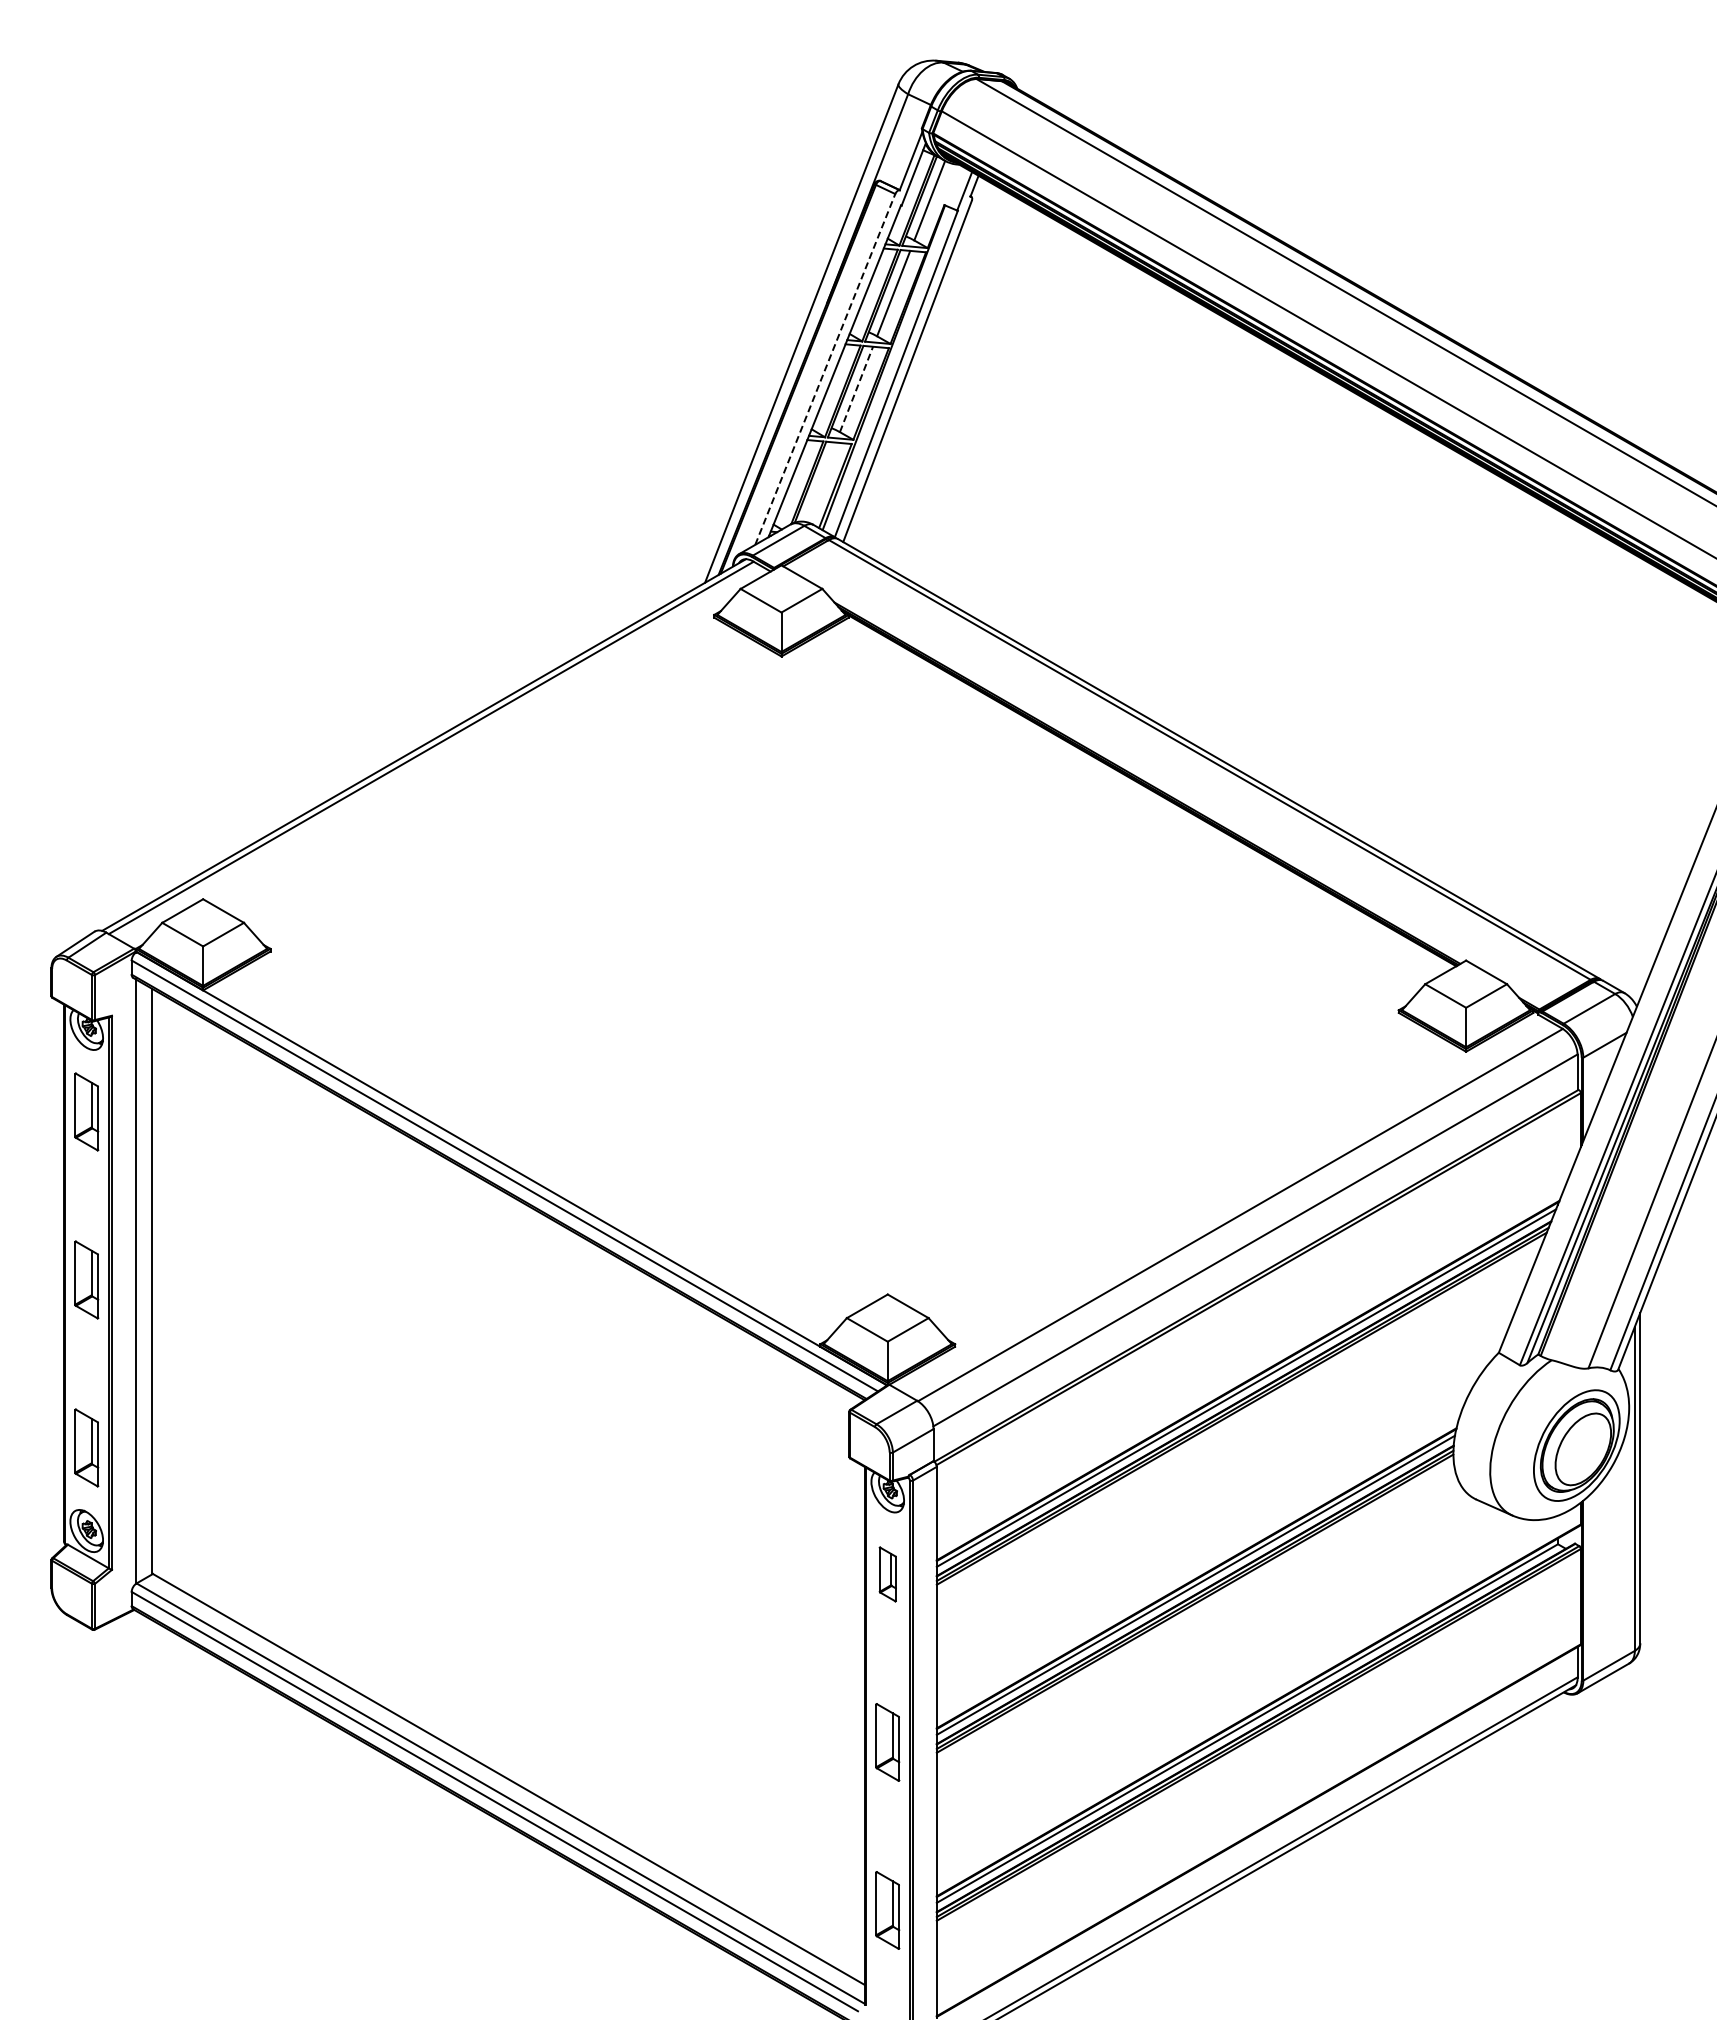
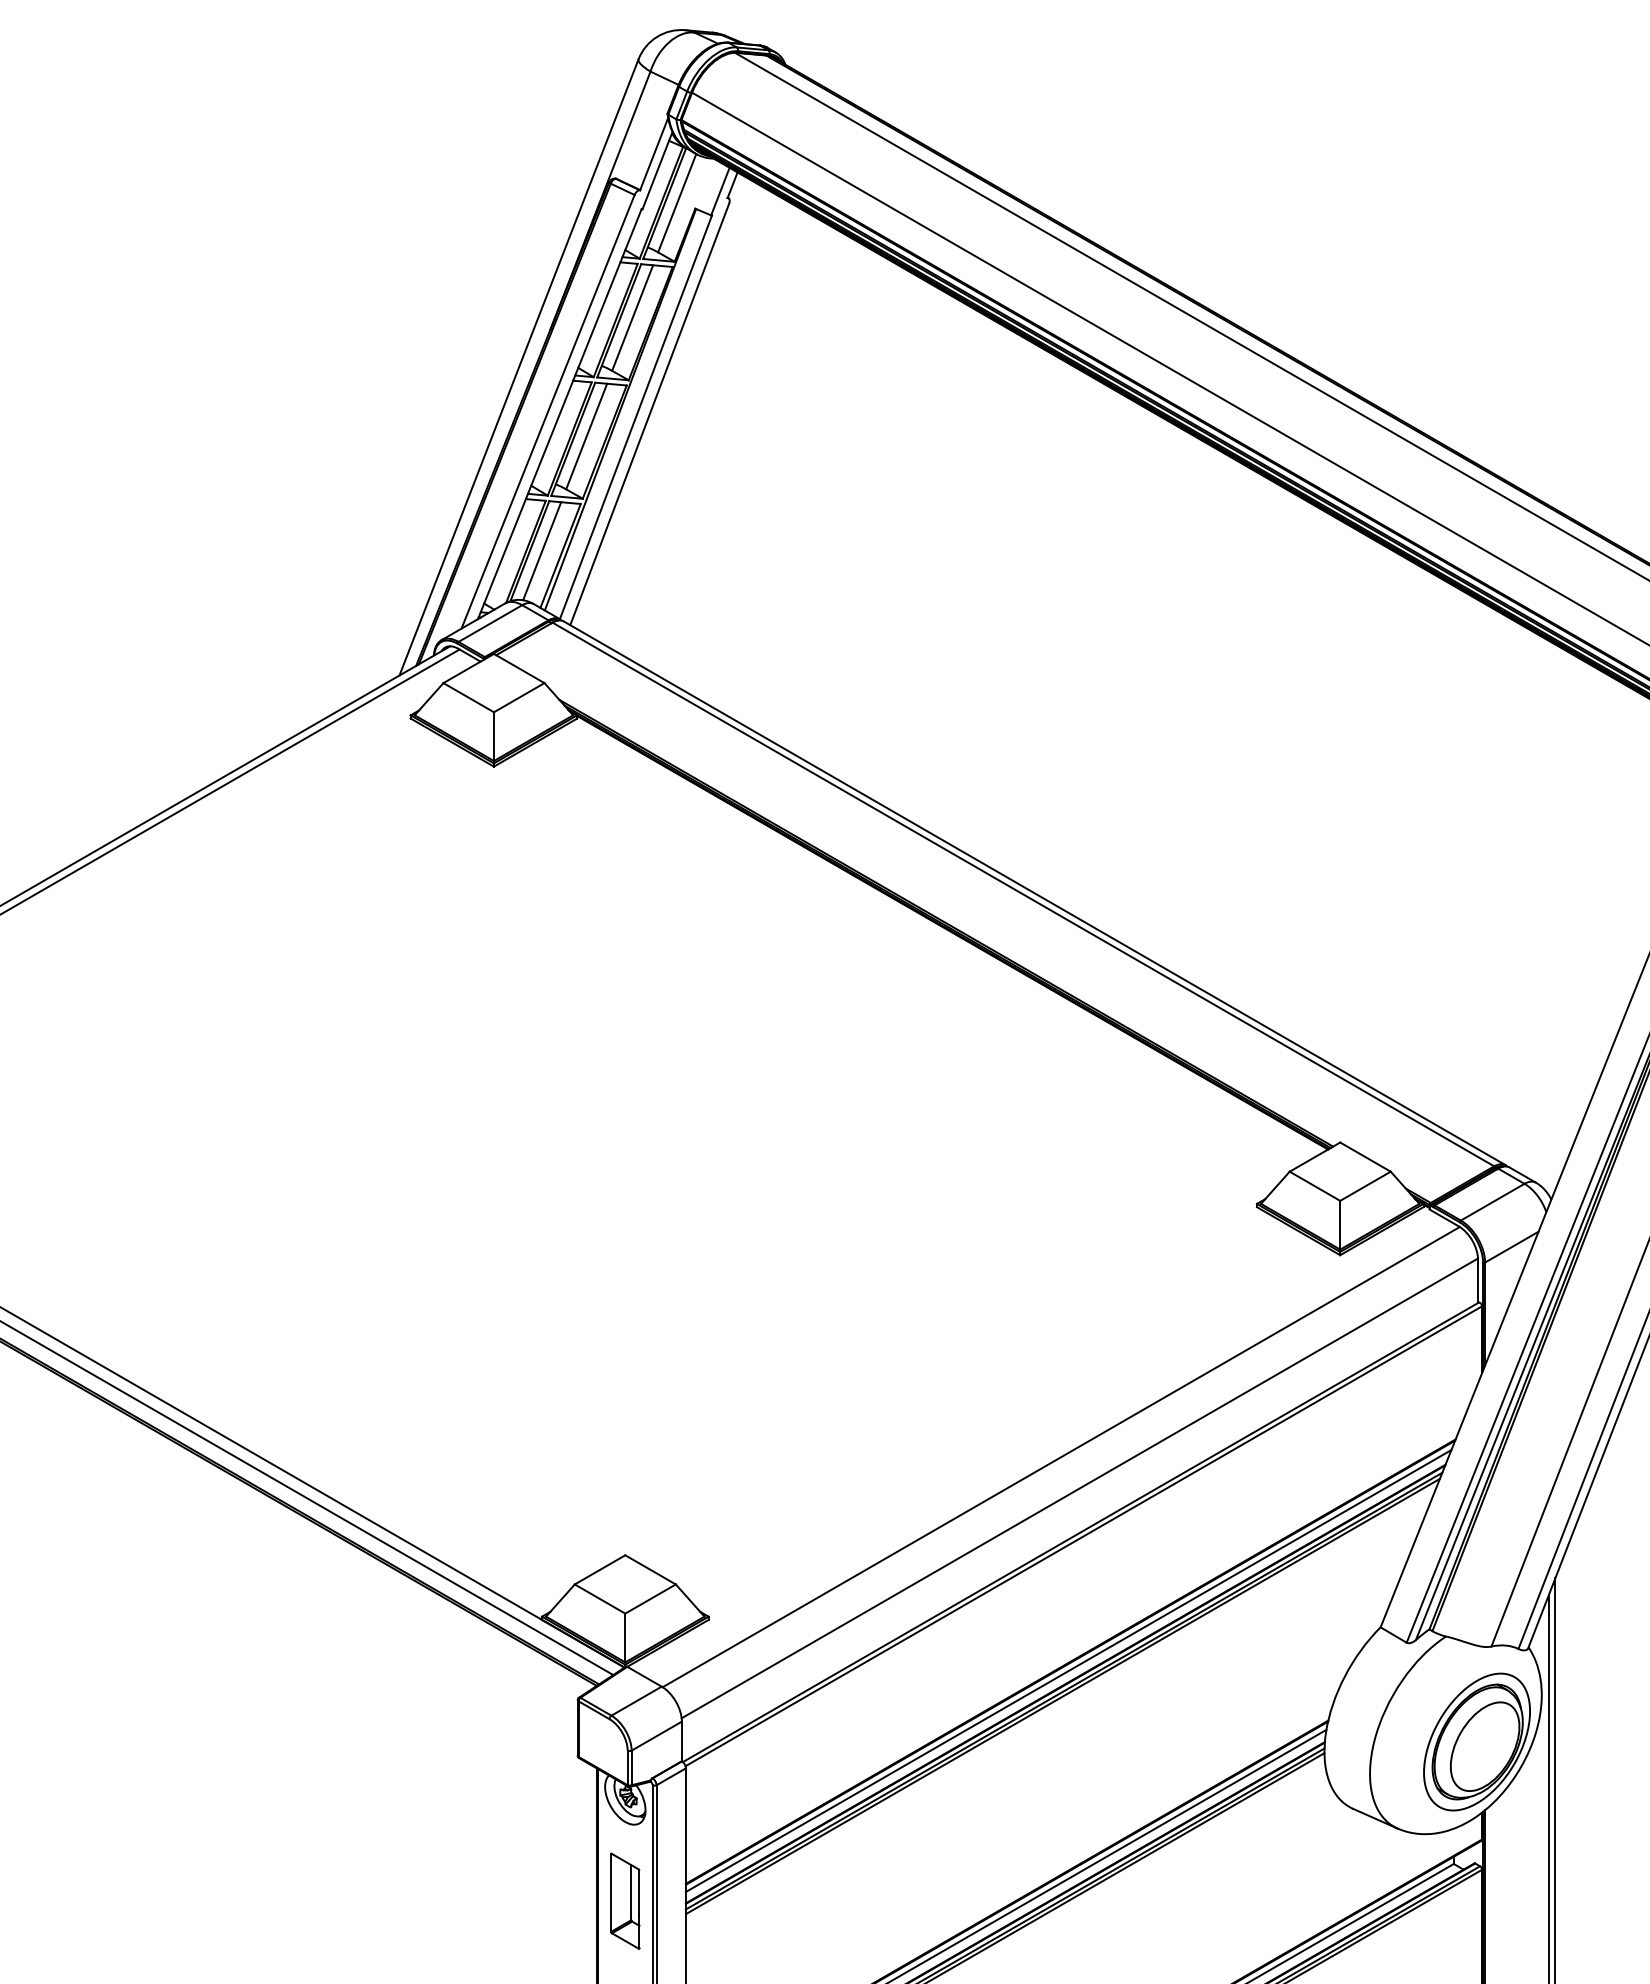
line: (825, 369) -> (548, 411), dashed -> solid
line: (856, 389) -> (586, 436), dashed -> solid
line: (820, 481) -> (542, 550), added
part: (887, 1574) -> (624, 1901), size x1.43

